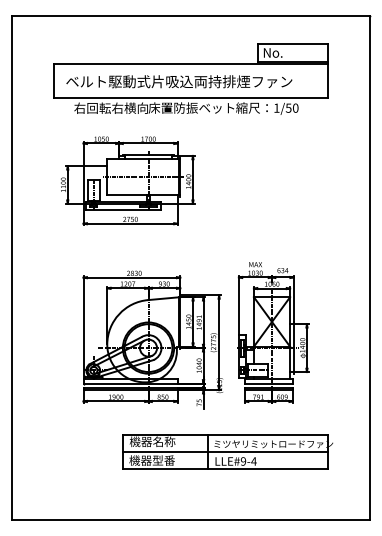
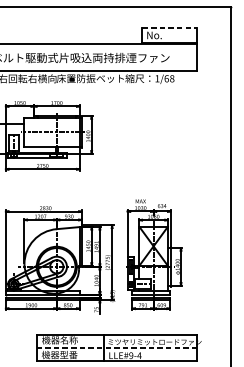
line: (292, 43) -> (169, 28), solid -> dashed
text: (291, 107) -> (168, 78), 1/50 -> 1/68
line: (225, 451) -> (117, 347), solid -> dashed

